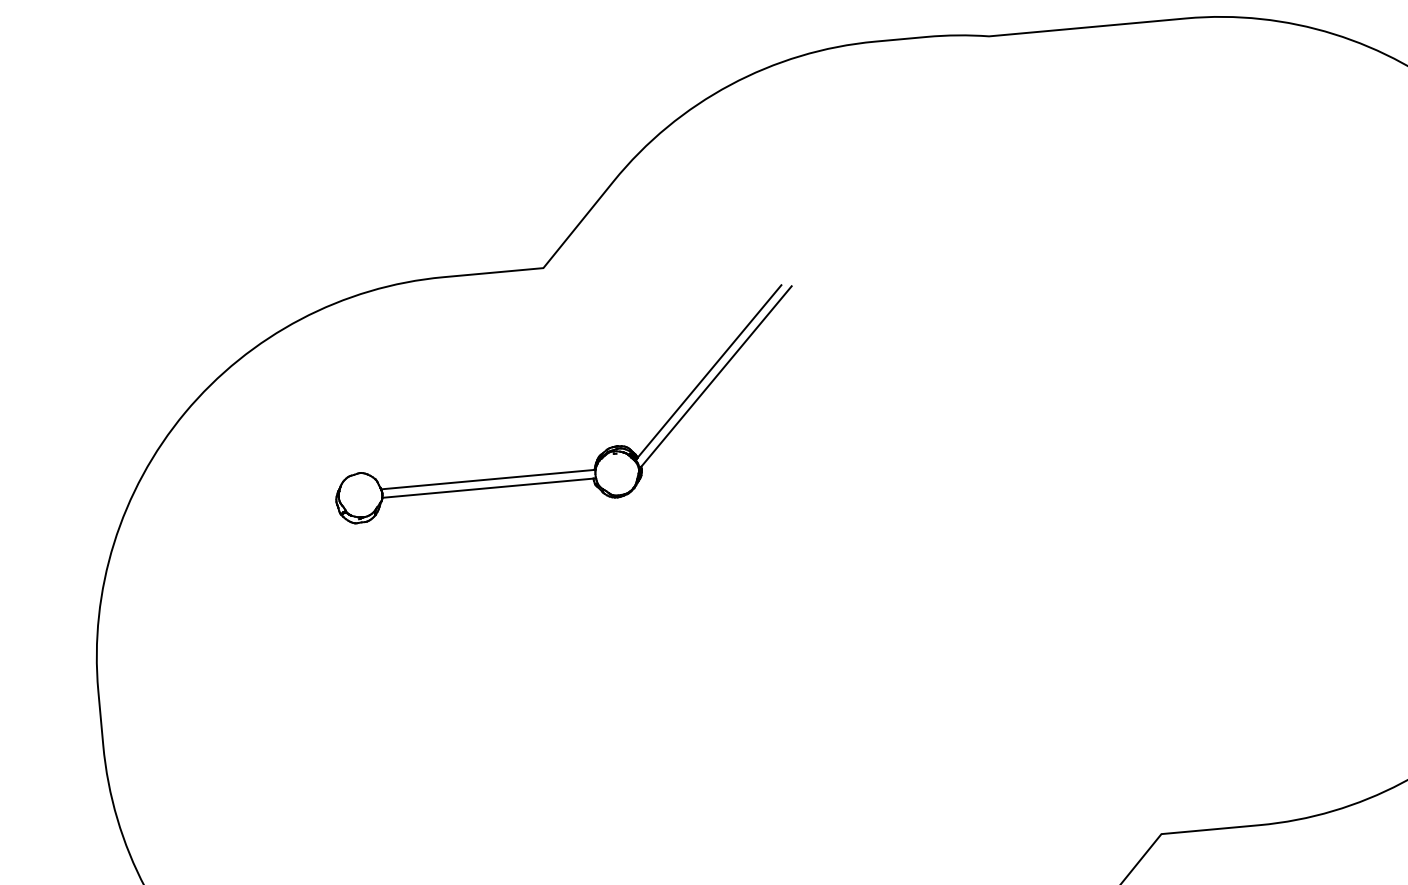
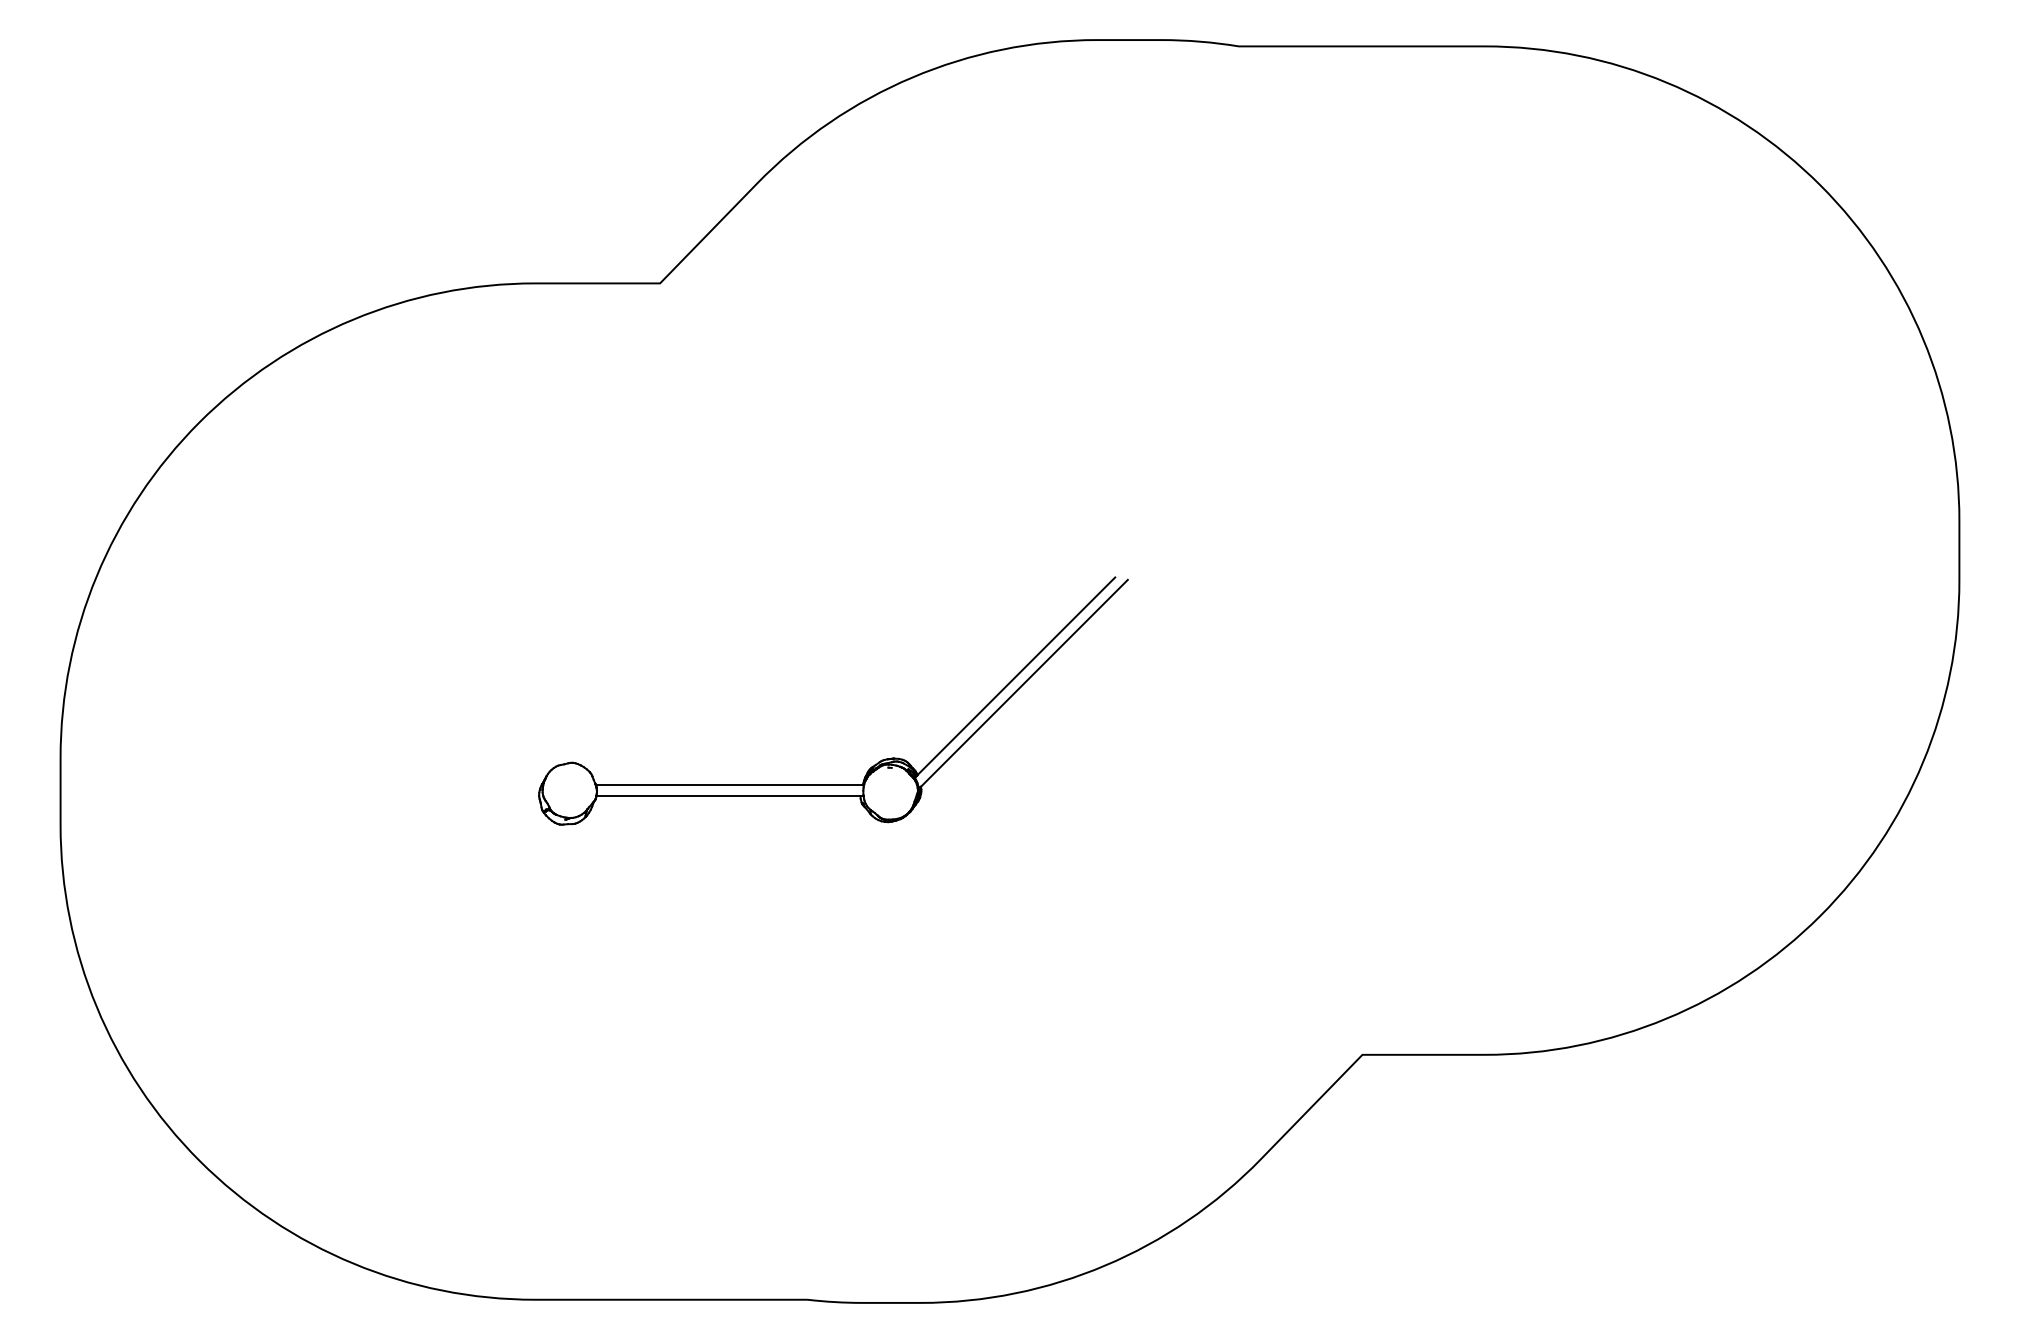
part: (605, 449) -> (878, 761), moved

